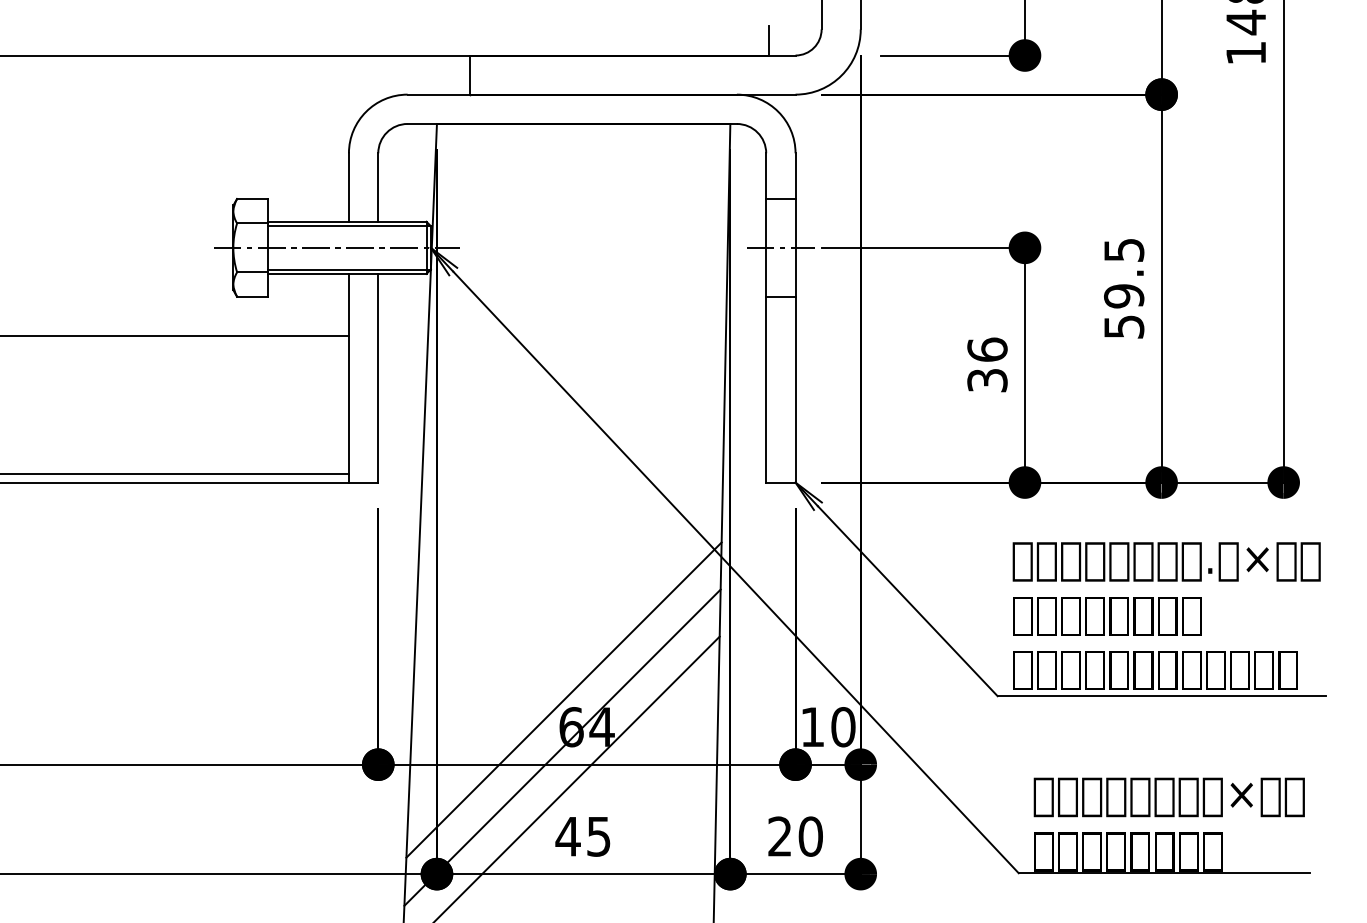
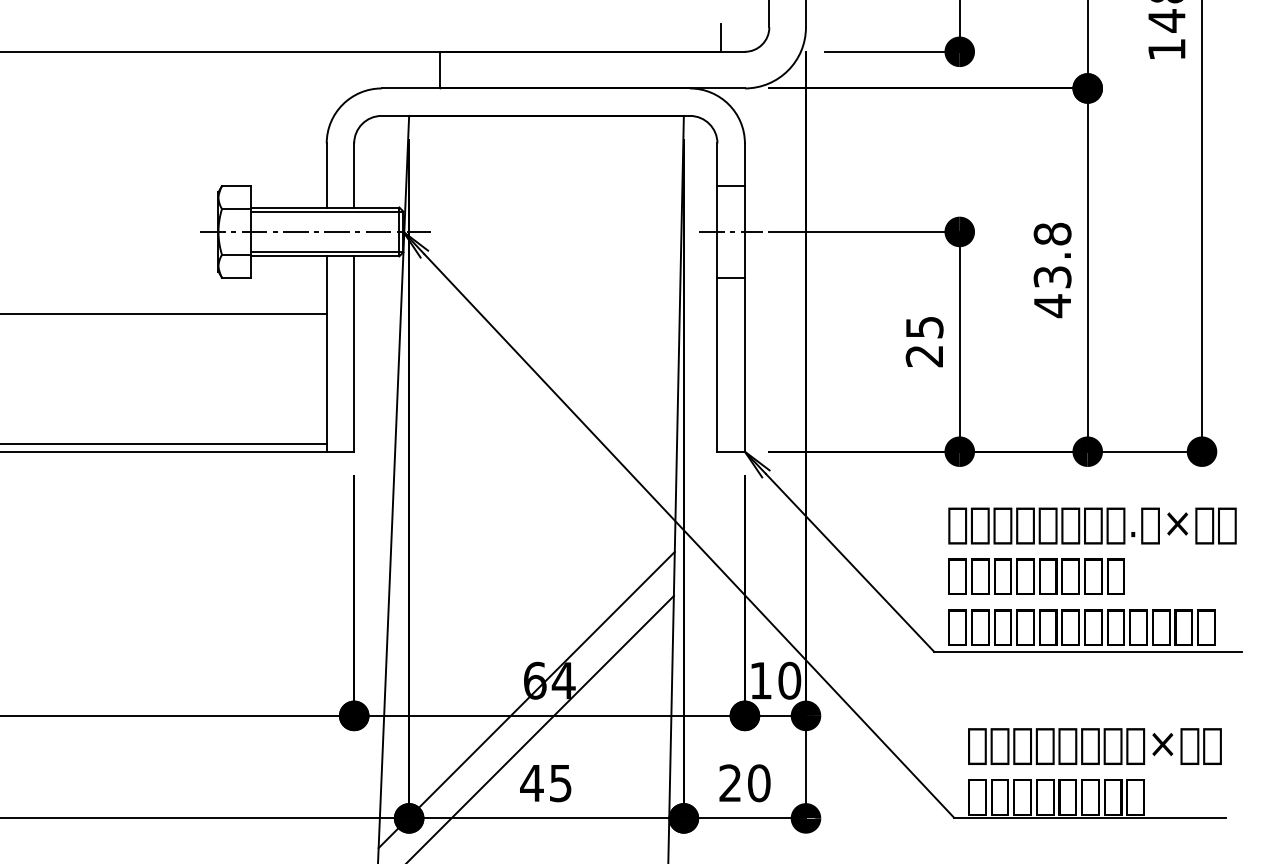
text: (1124, 289) -> (1052, 270), 59.5 -> 43.8
text: (987, 364) -> (924, 341), 36 -> 25
line: (563, 700) -> (527, 655), removed

